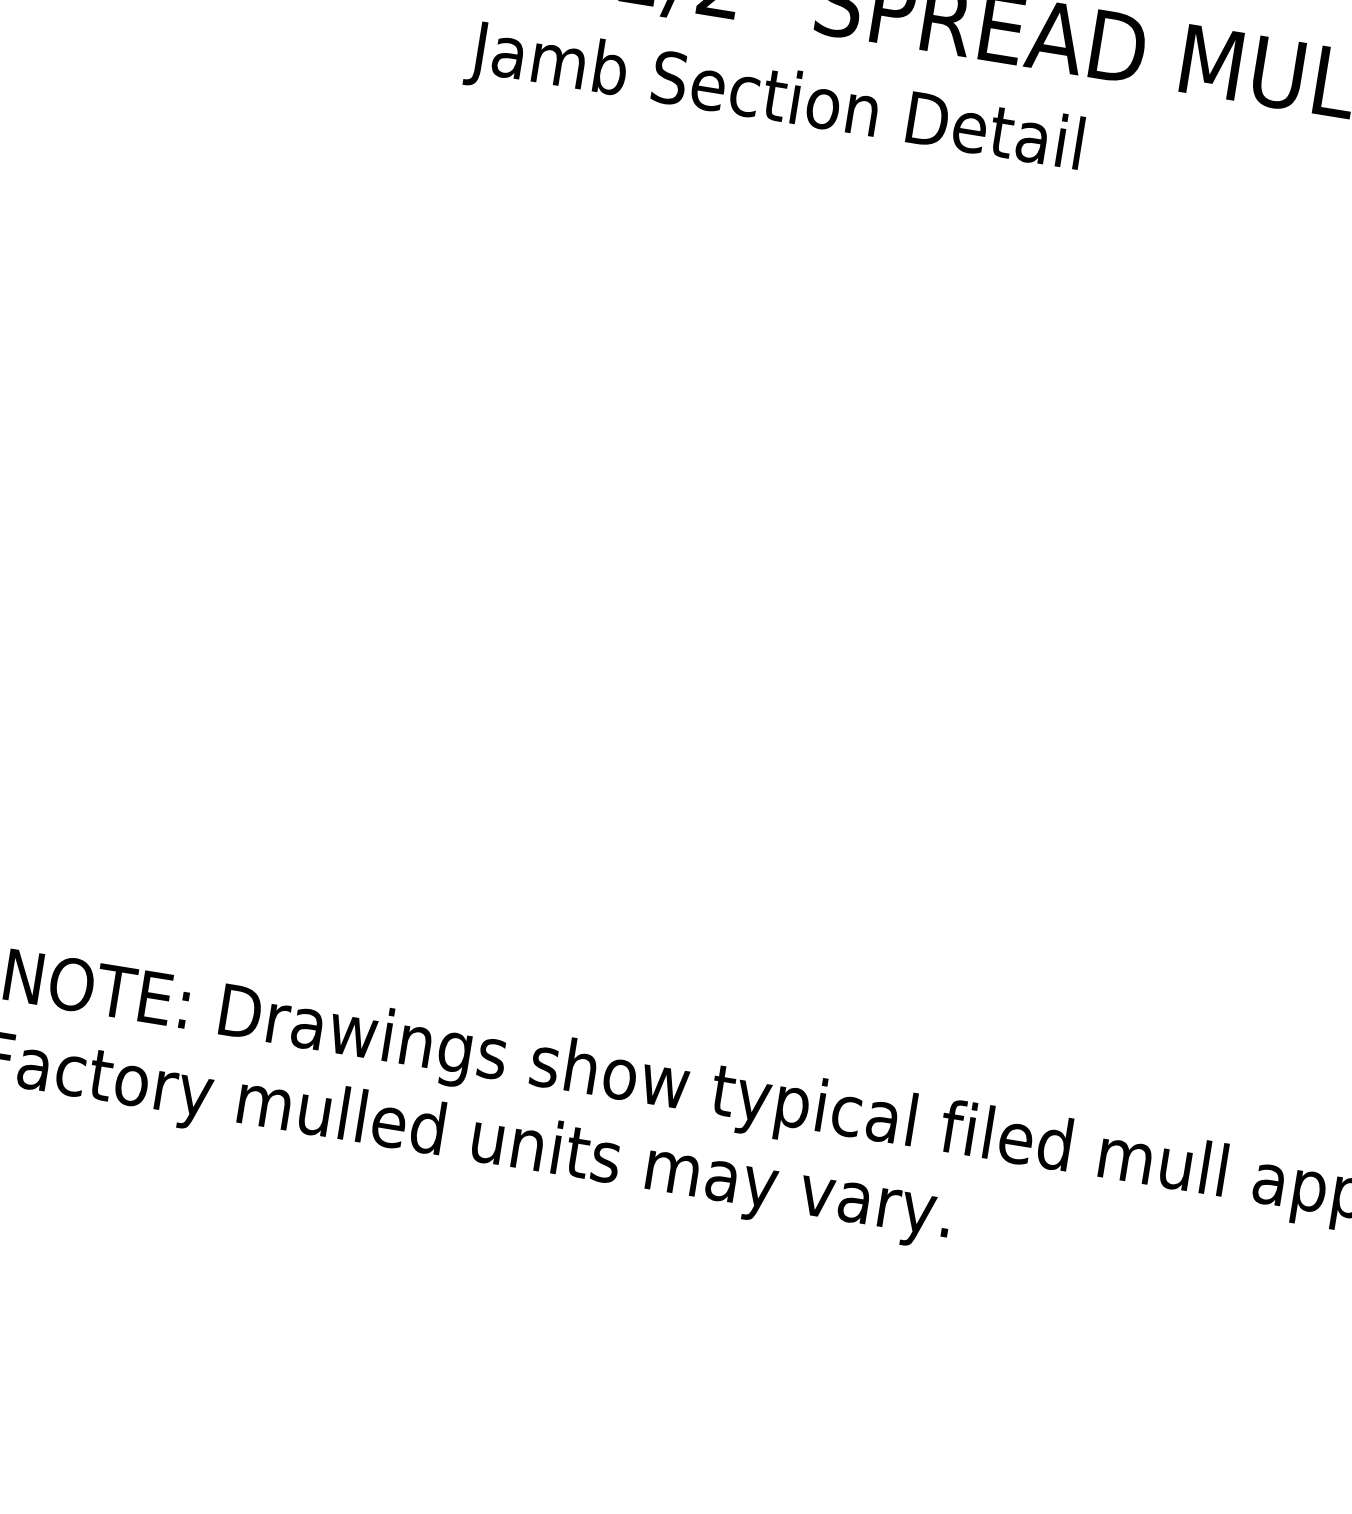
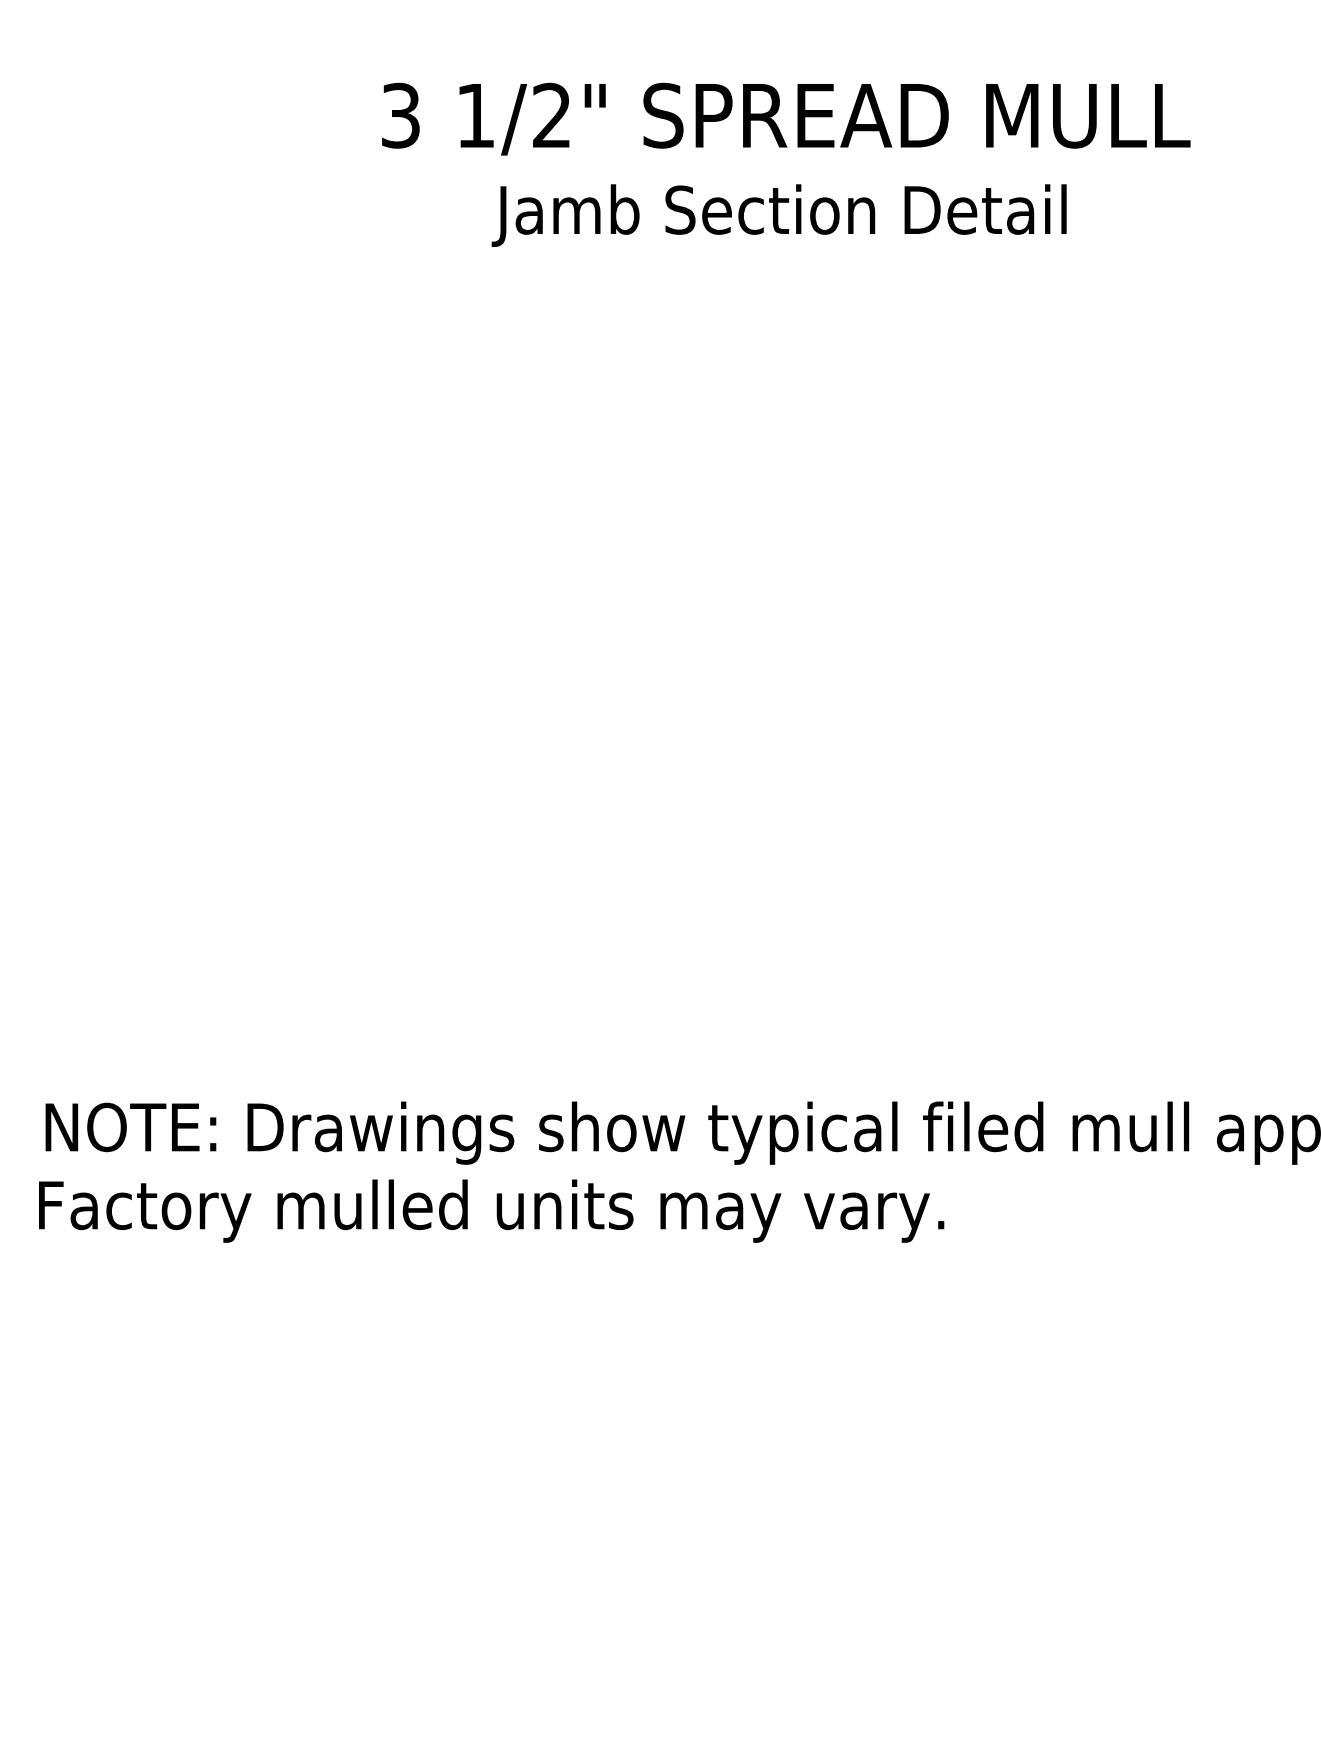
text: (773, 100) -> (778, 215), moved

